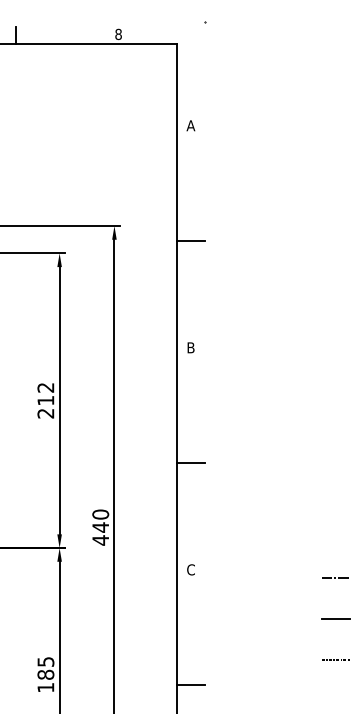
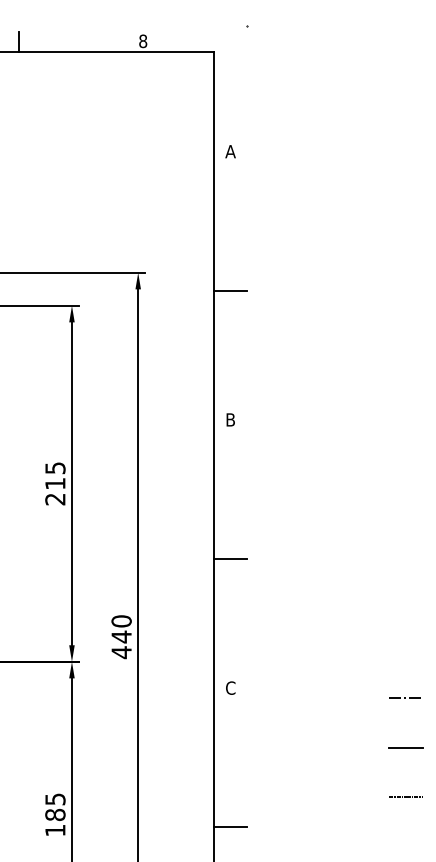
text: (45, 388) -> (55, 468), 212 -> 215

